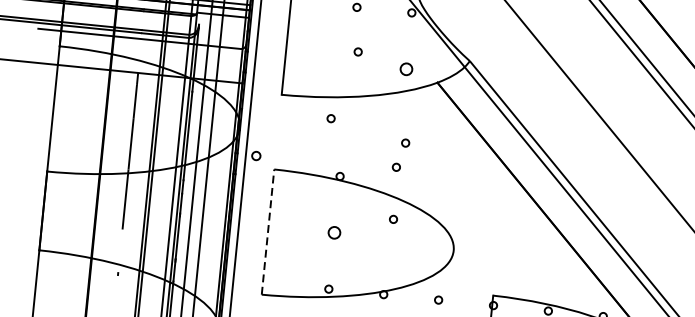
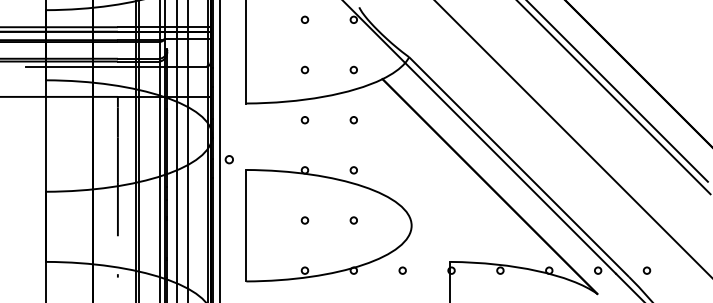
circle: (357, 51) -> (304, 69), moved
circle: (405, 68) -> (353, 69), size x0.62
circle: (330, 118) -> (304, 120), moved
circle: (405, 143) -> (353, 120), moved
circle: (396, 167) -> (353, 170), moved
circle: (393, 219) -> (353, 220), moved
line: (268, 231) -> (246, 225), dashed -> solid
circle: (333, 232) -> (304, 220), size x0.62

